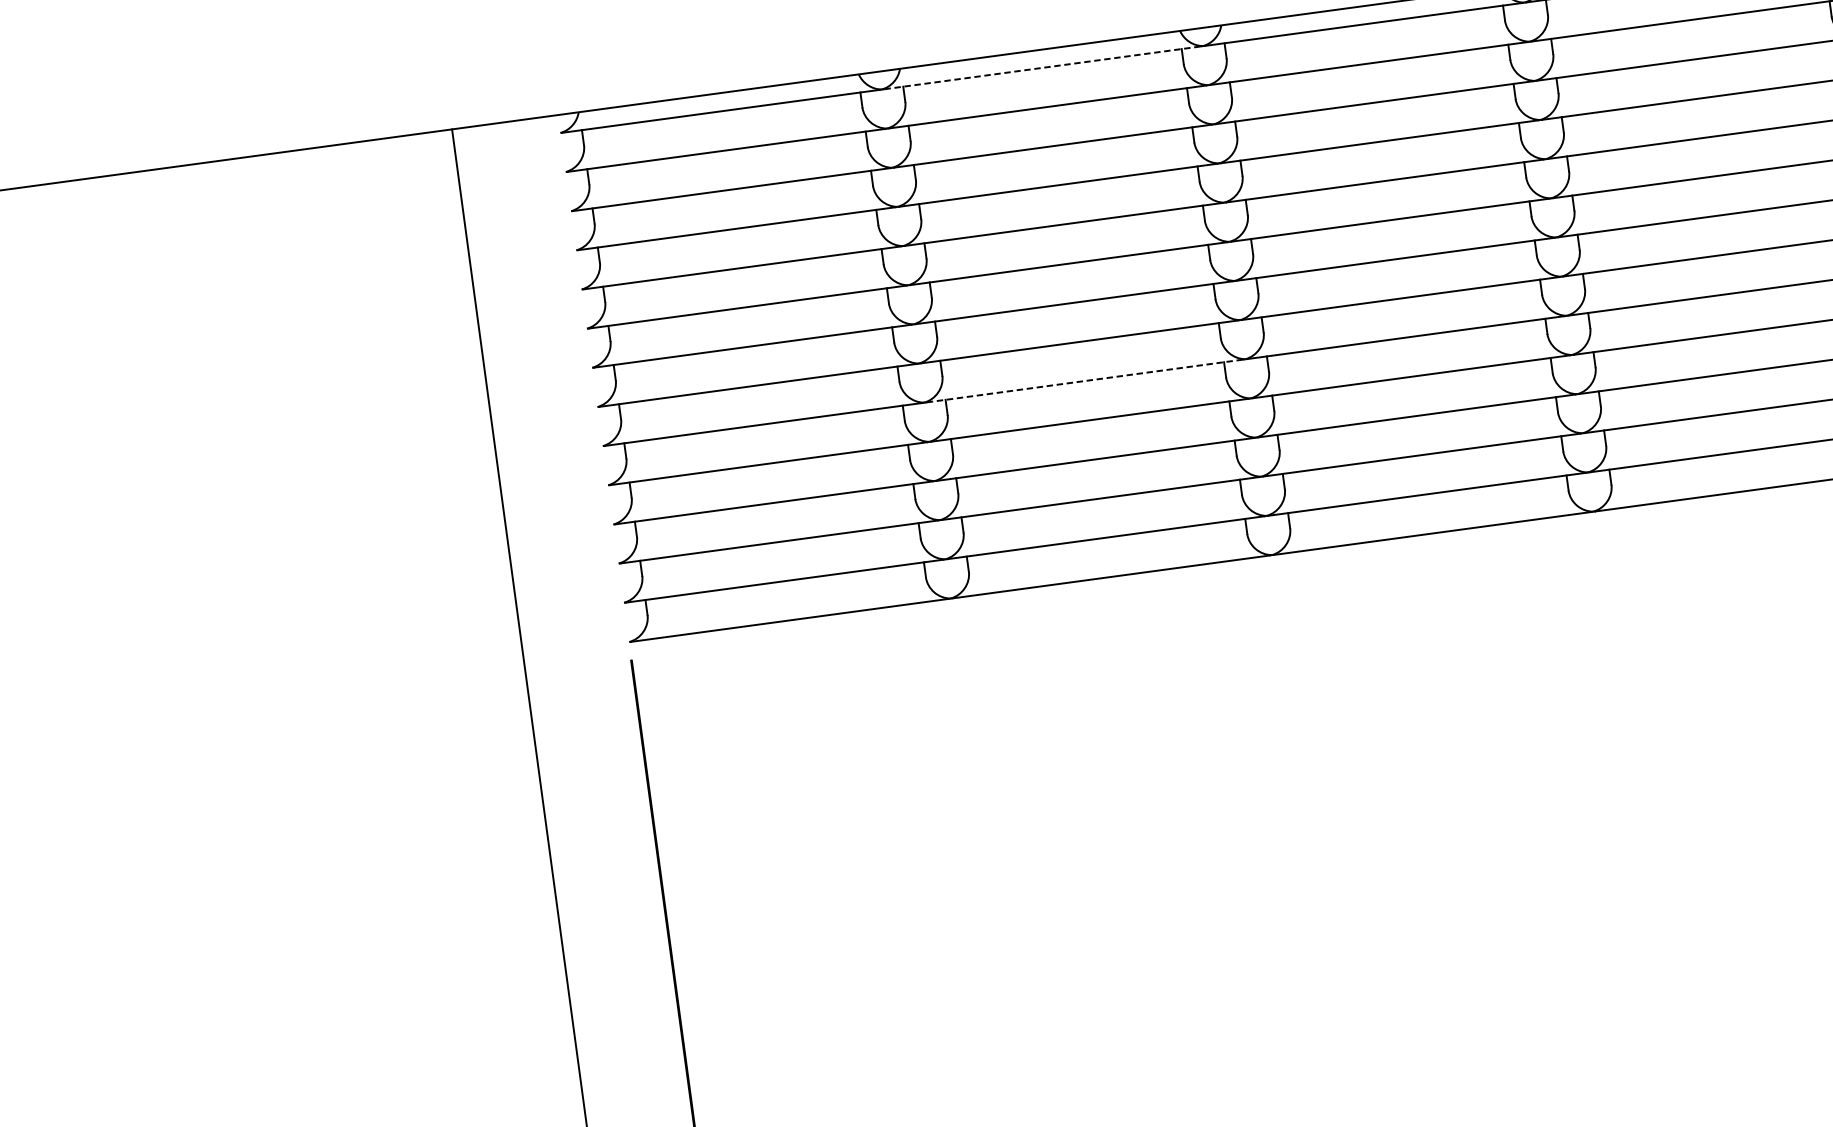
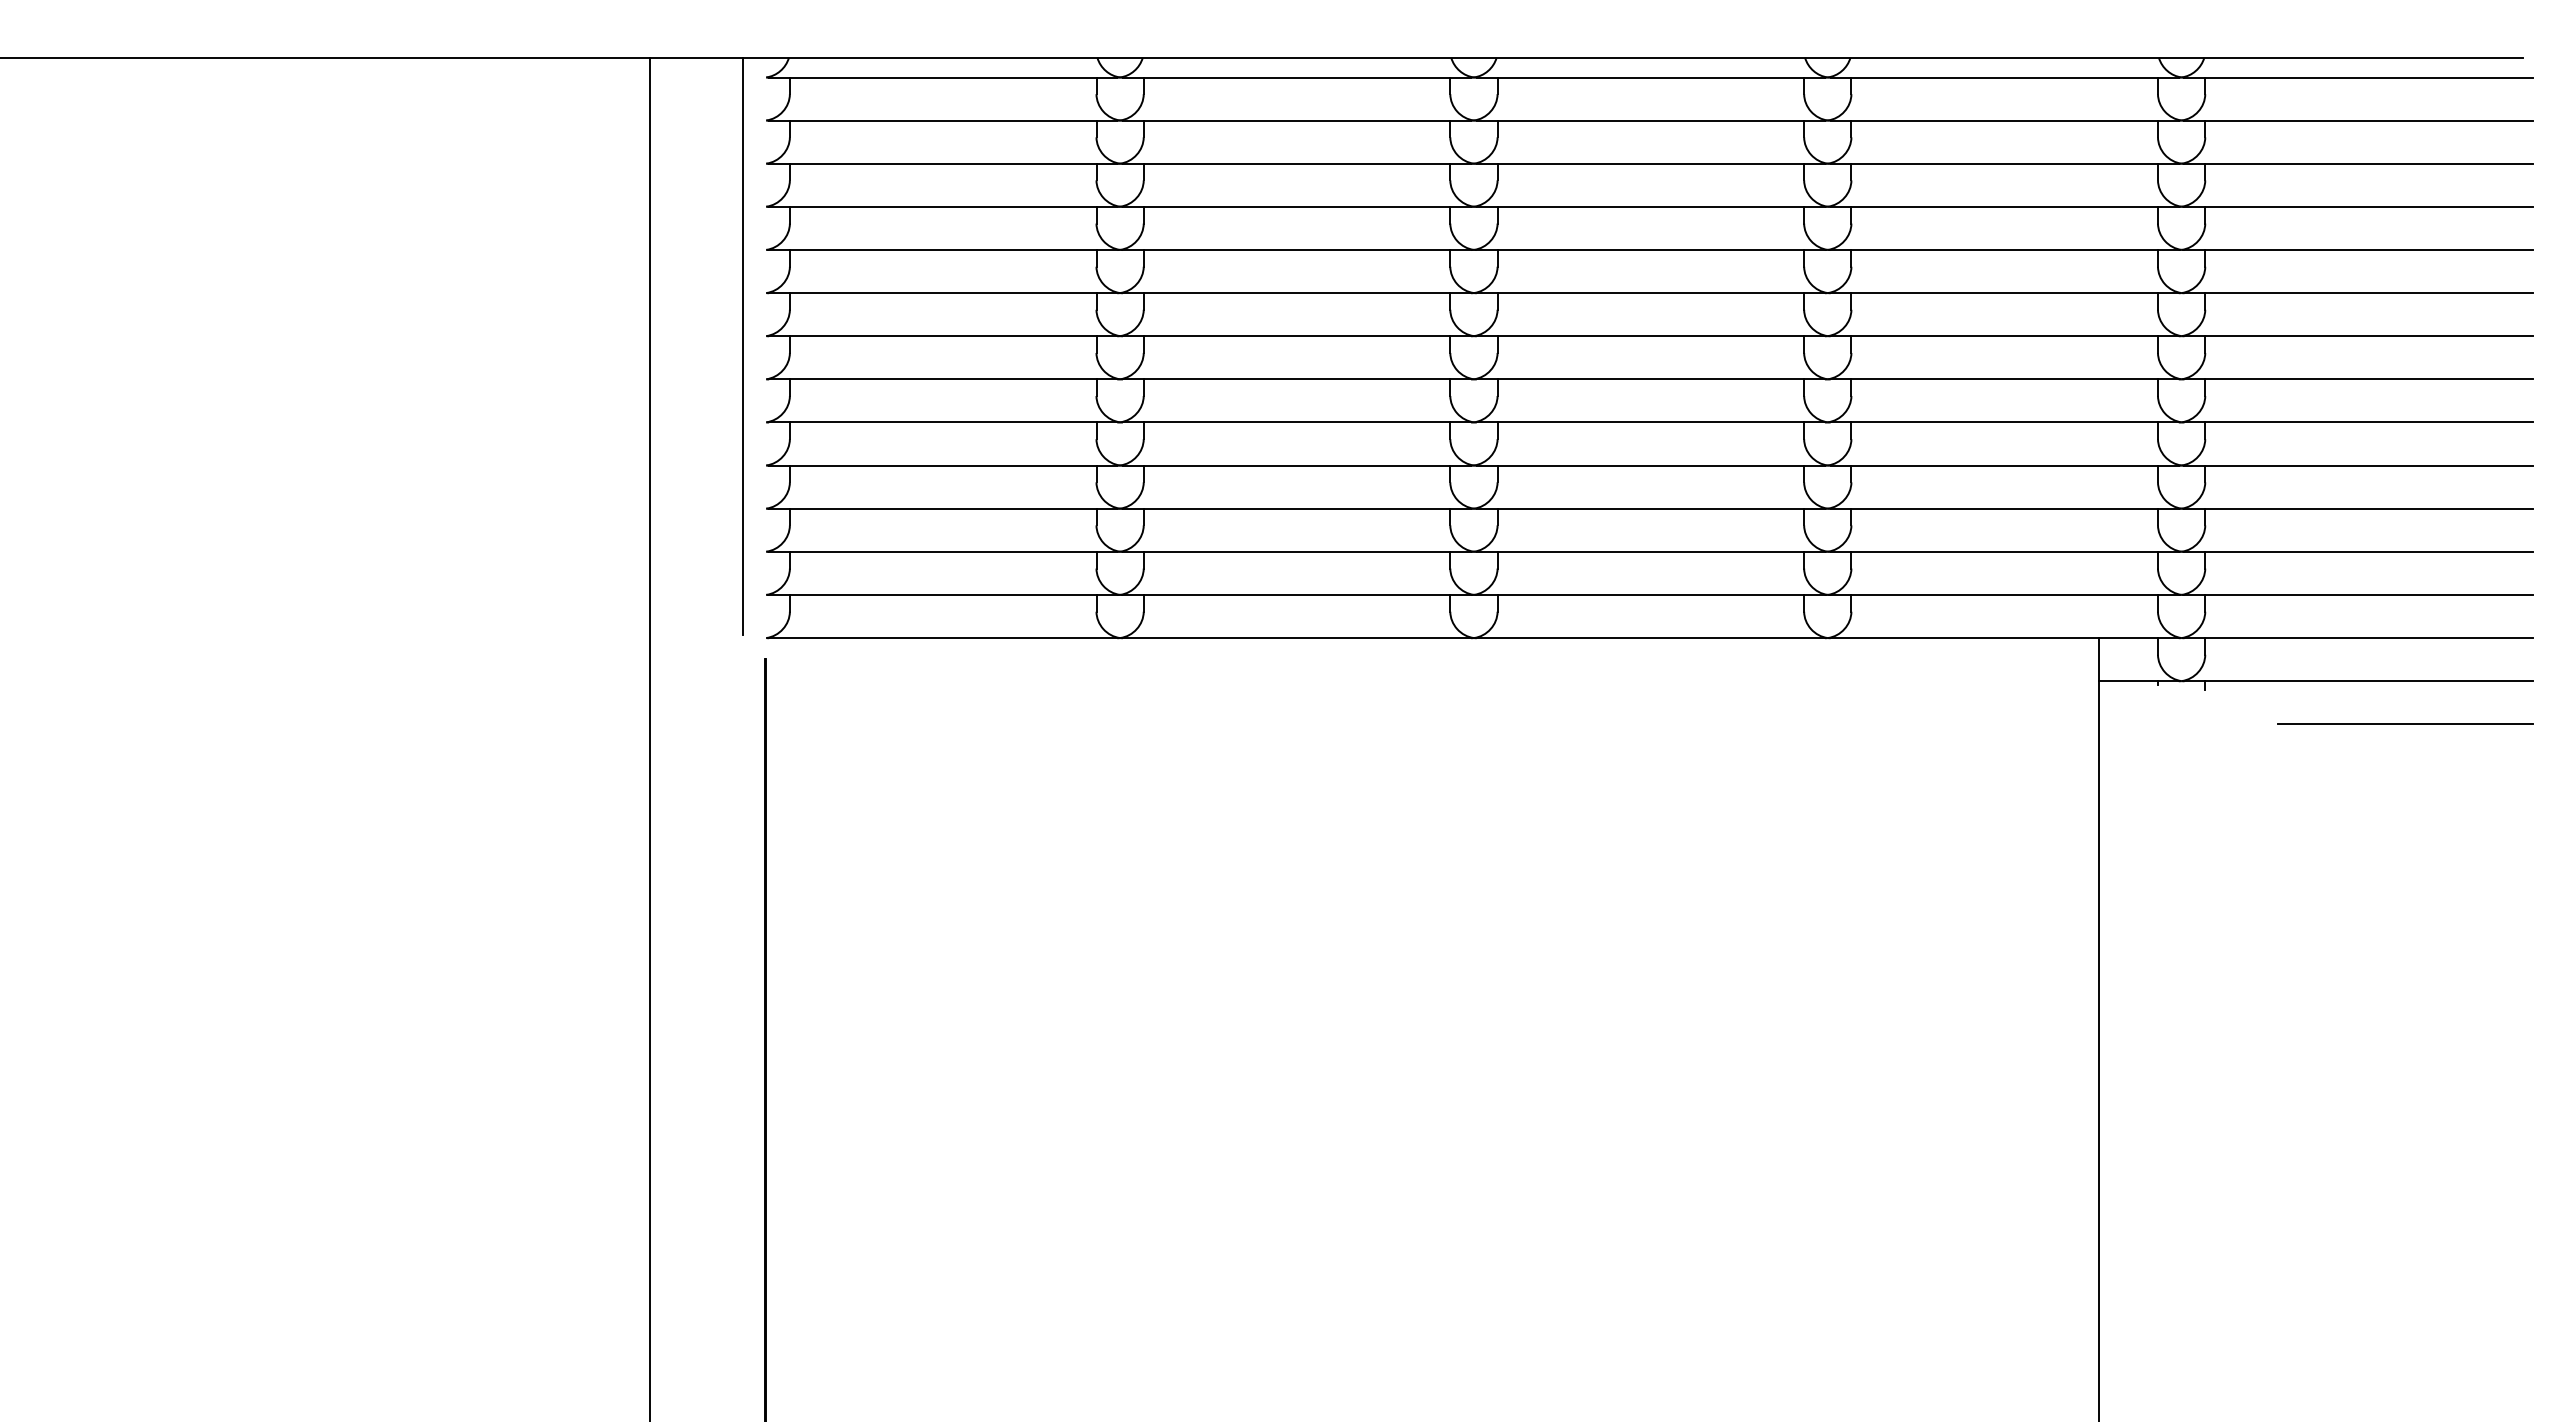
line: (1042, 67) -> (1296, 77), dashed -> solid
line: (571, 379) -> (742, 345), added
line: (1084, 381) -> (1296, 422), dashed -> solid

